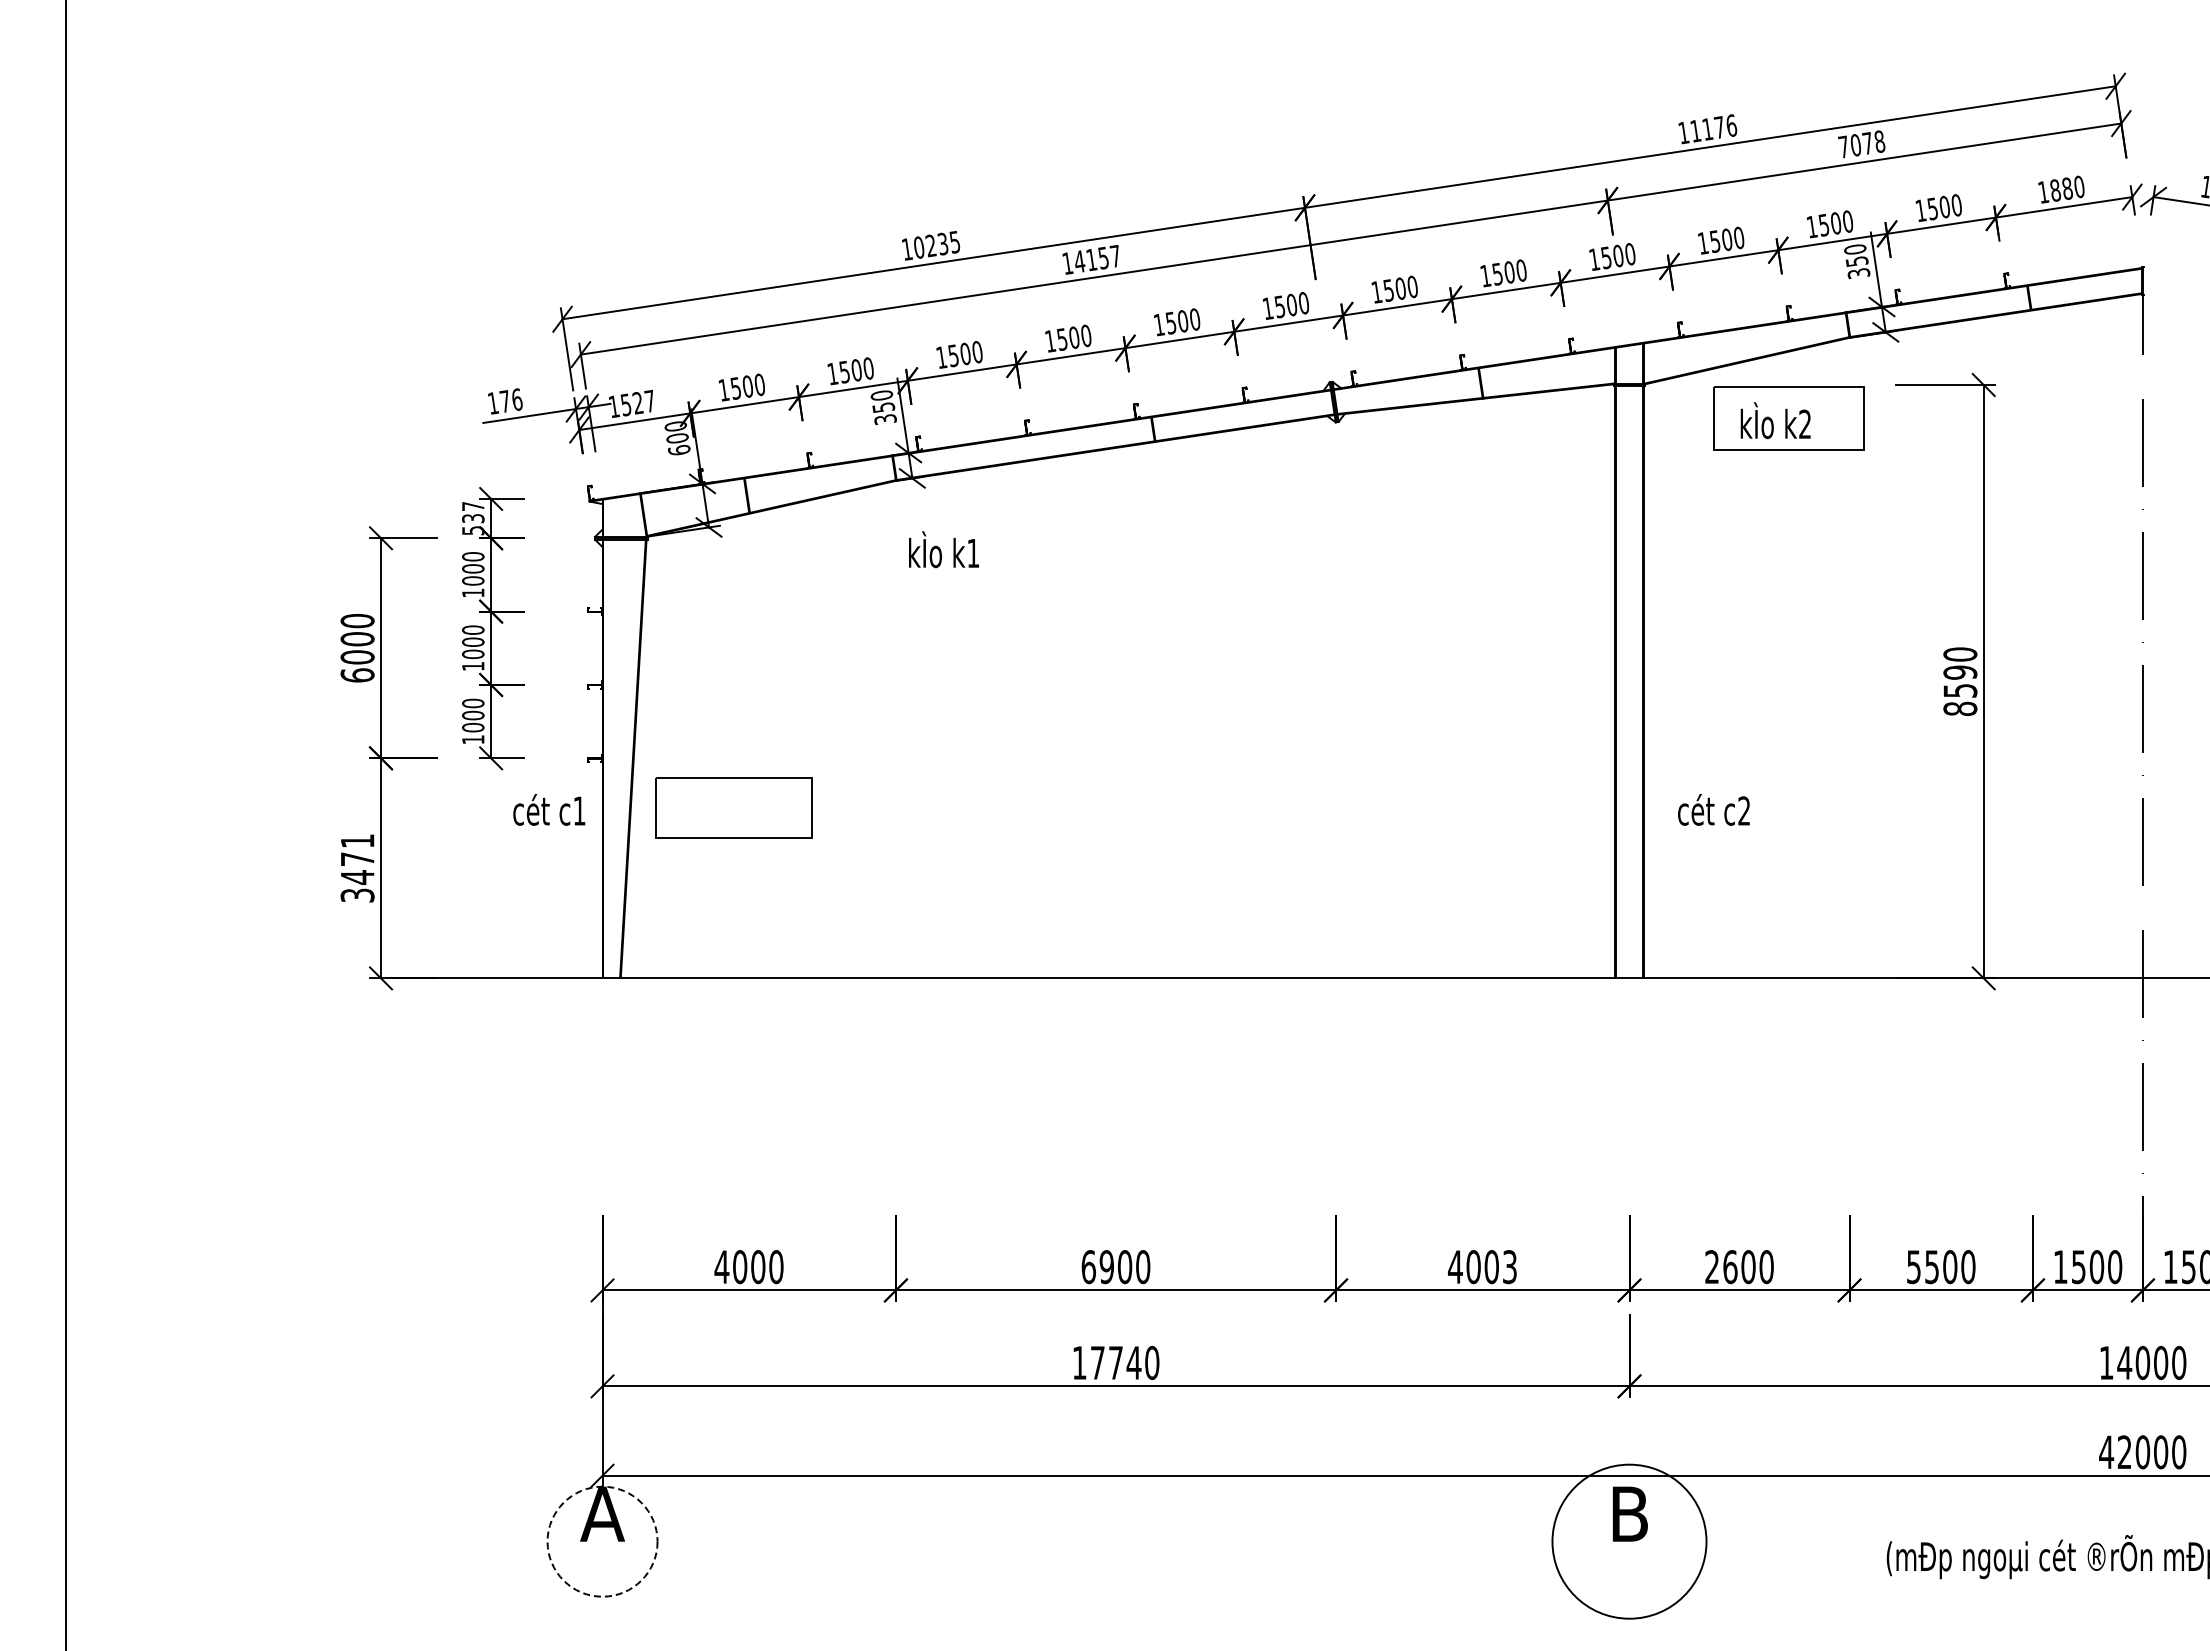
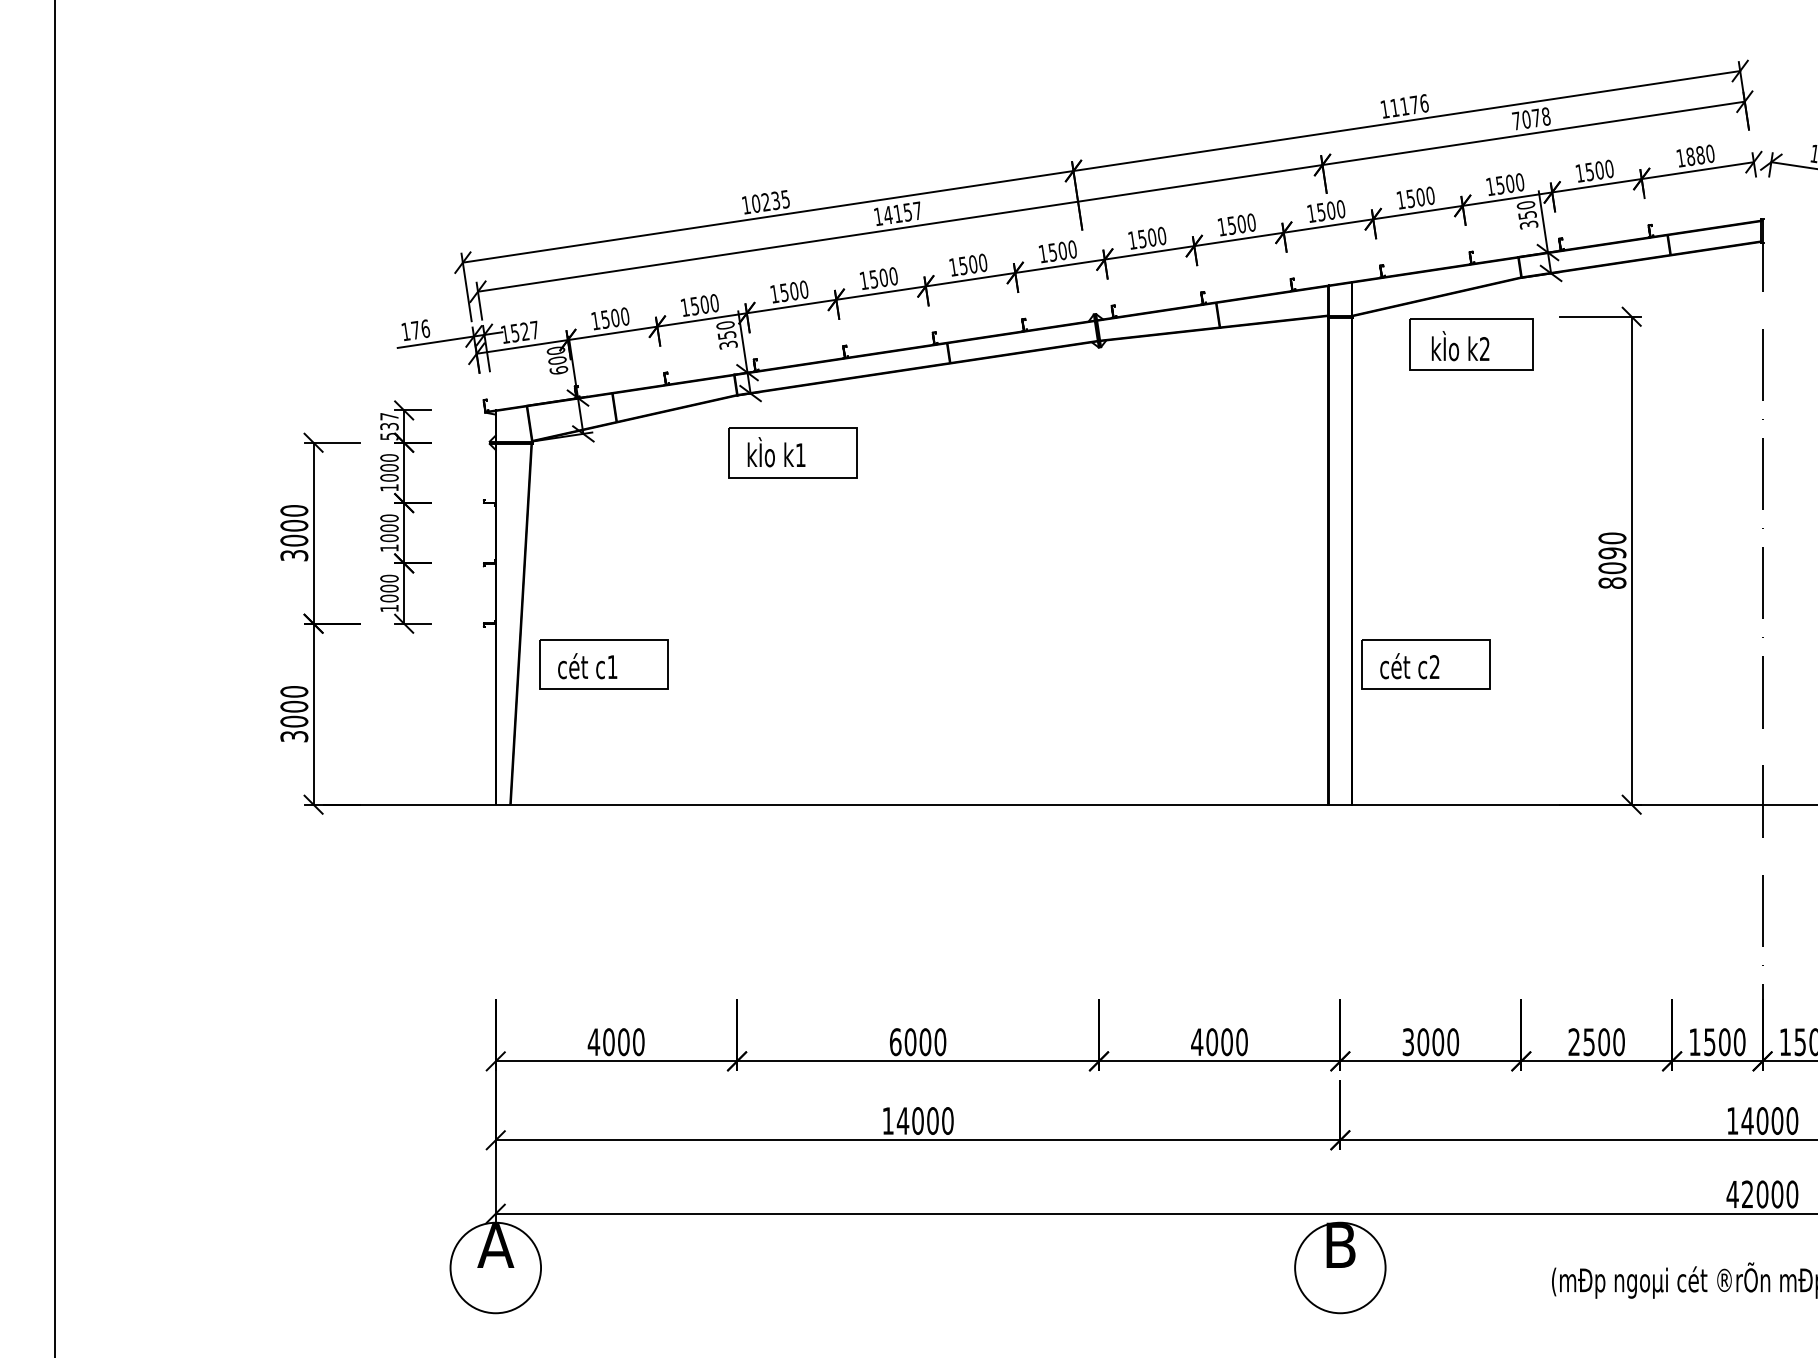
part: (963, 550) -> (792, 452), added
text: (357, 675) -> (294, 555), 6000 -> 3000
text: (1960, 690) -> (1612, 567), 8590 -> 8090
part: (1733, 807) -> (1425, 664), added
text: (549, 809) -> (587, 665), moved
text: (357, 859) -> (294, 706), 3471 -> 3000
text: (1106, 1267) -> (910, 1042), 6900 -> 6000
text: (1509, 1267) -> (1241, 1042), 4003 -> 4000
text: (1721, 1267) -> (1416, 1042), 2600 -> 3000
text: (1913, 1267) -> (1573, 1042), 5500 -> 2500
text: (1115, 1362) -> (917, 1120), 17740 -> 14000
circle: (602, 1541) -> (495, 1267), dashed -> solid
circle: (1629, 1541) -> (1340, 1267), size x0.71

